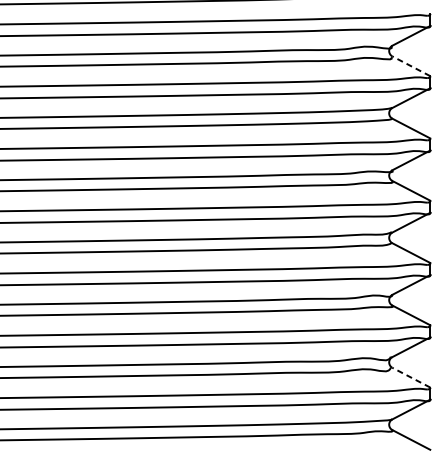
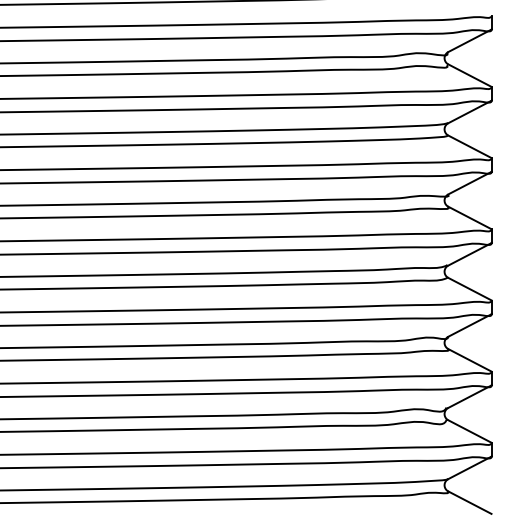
line: (411, 66) -> (469, 75), dashed -> solid
line: (411, 377) -> (469, 431), dashed -> solid

